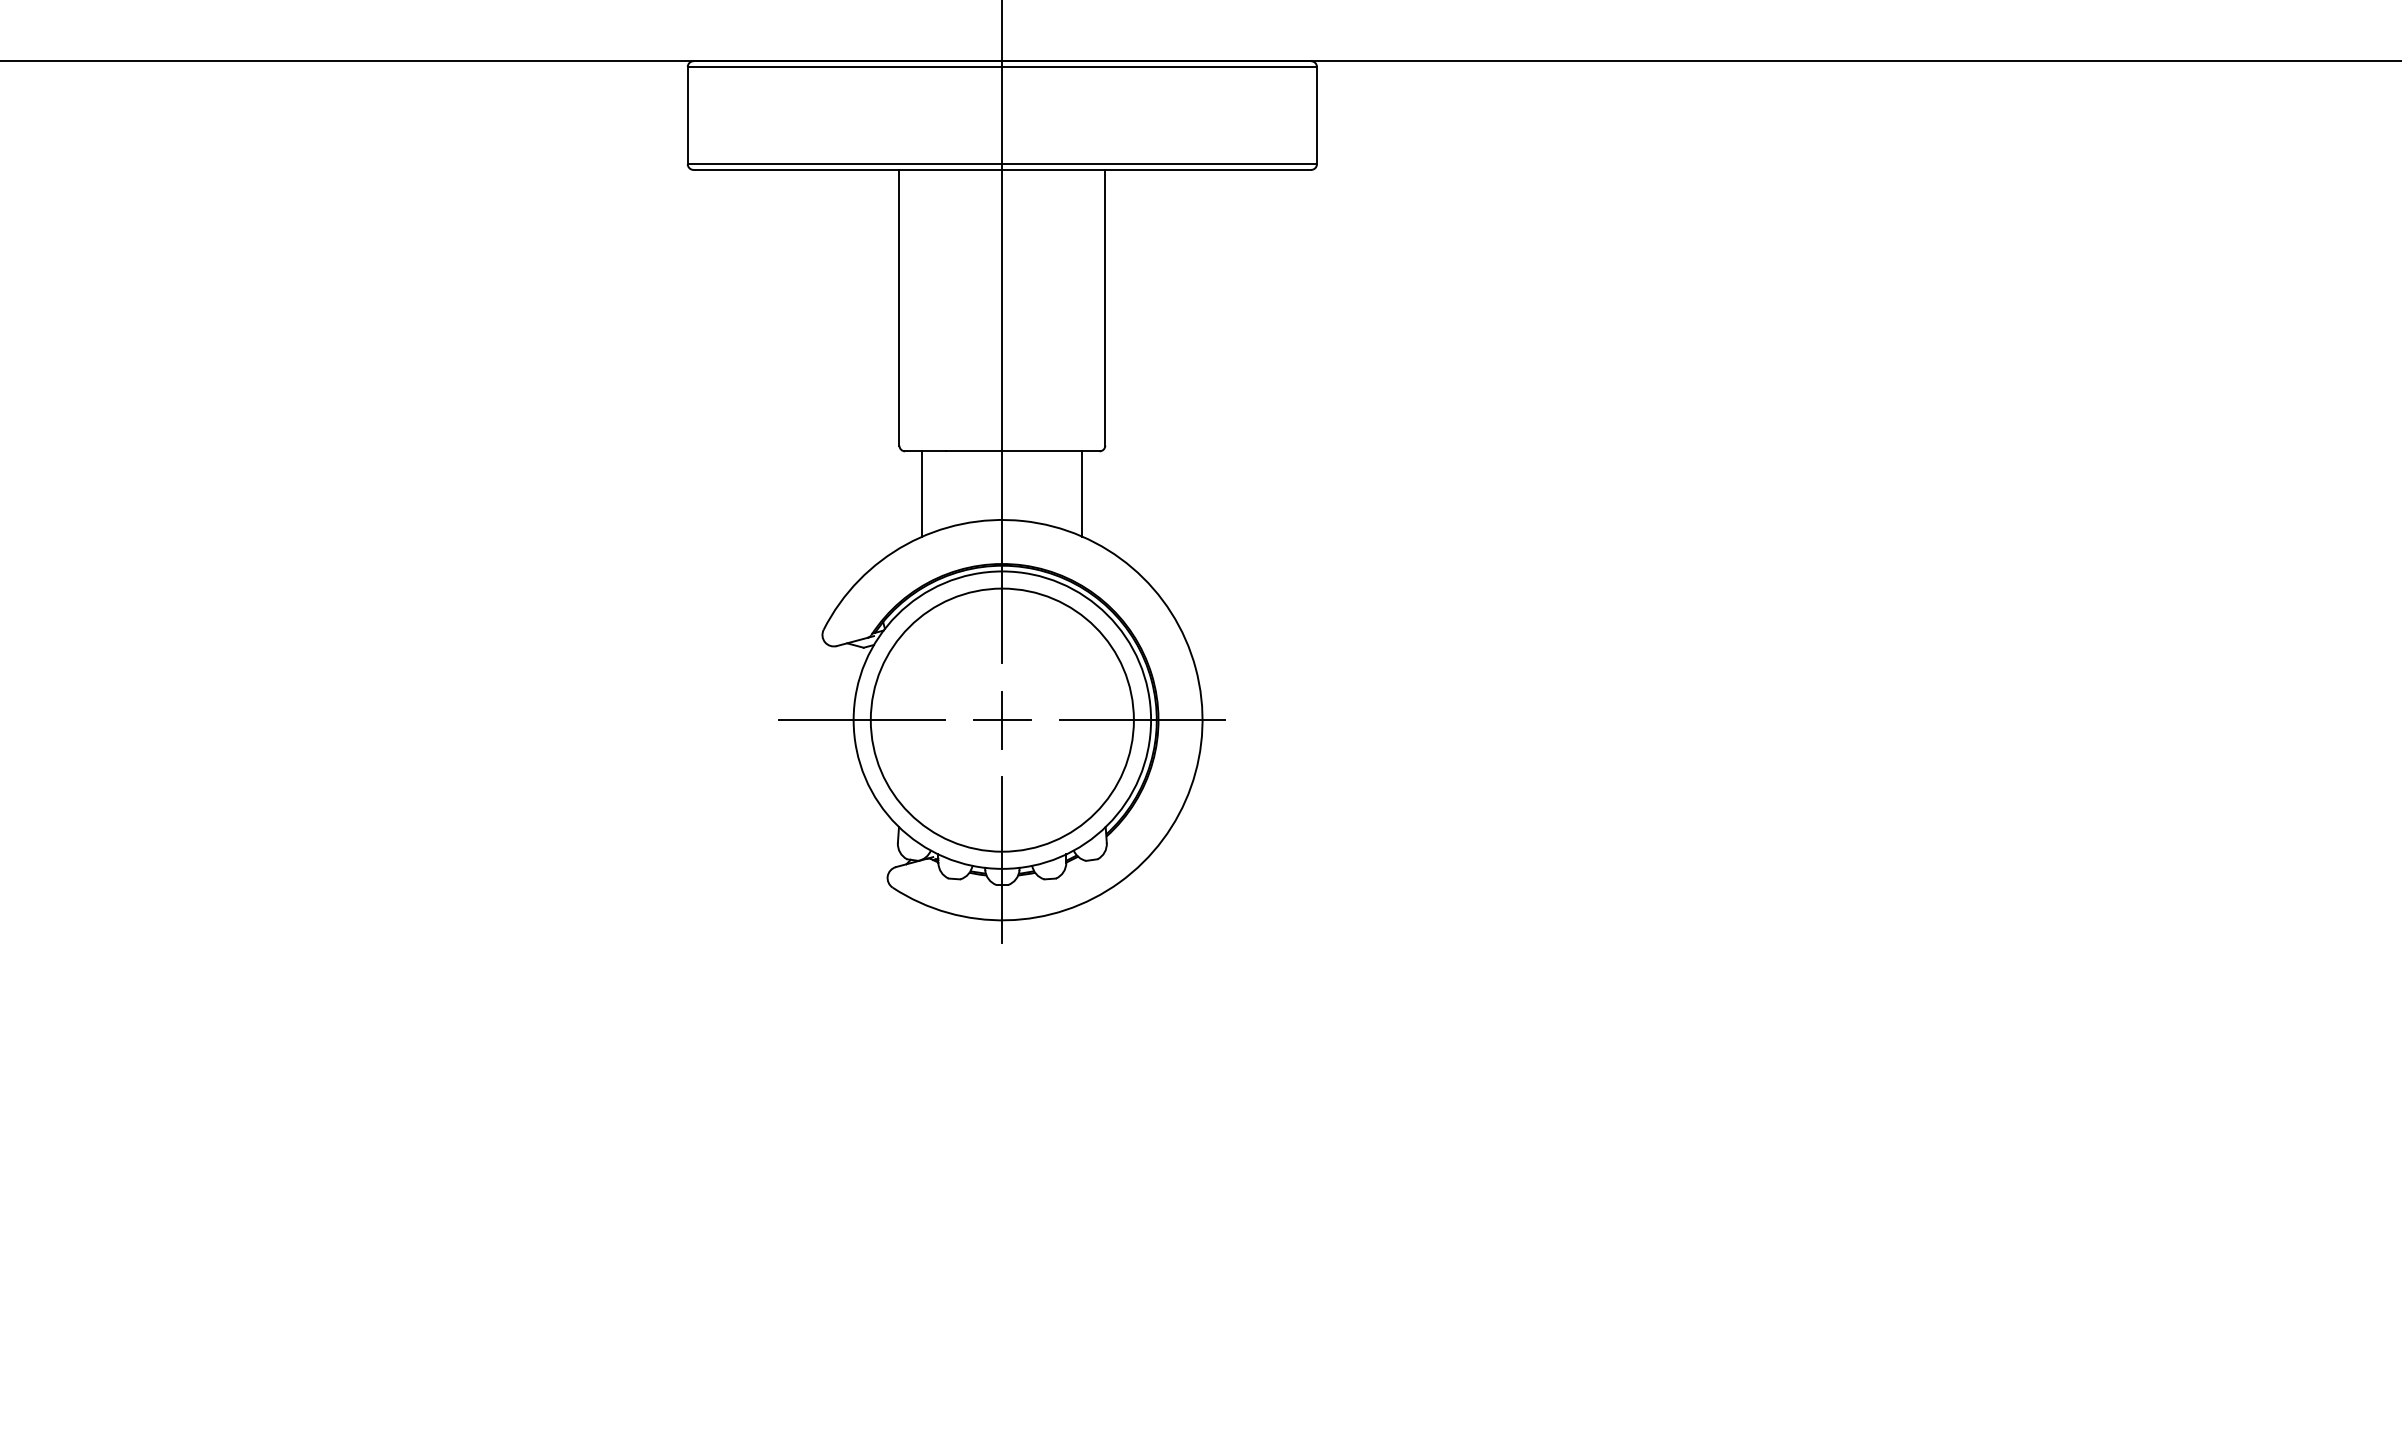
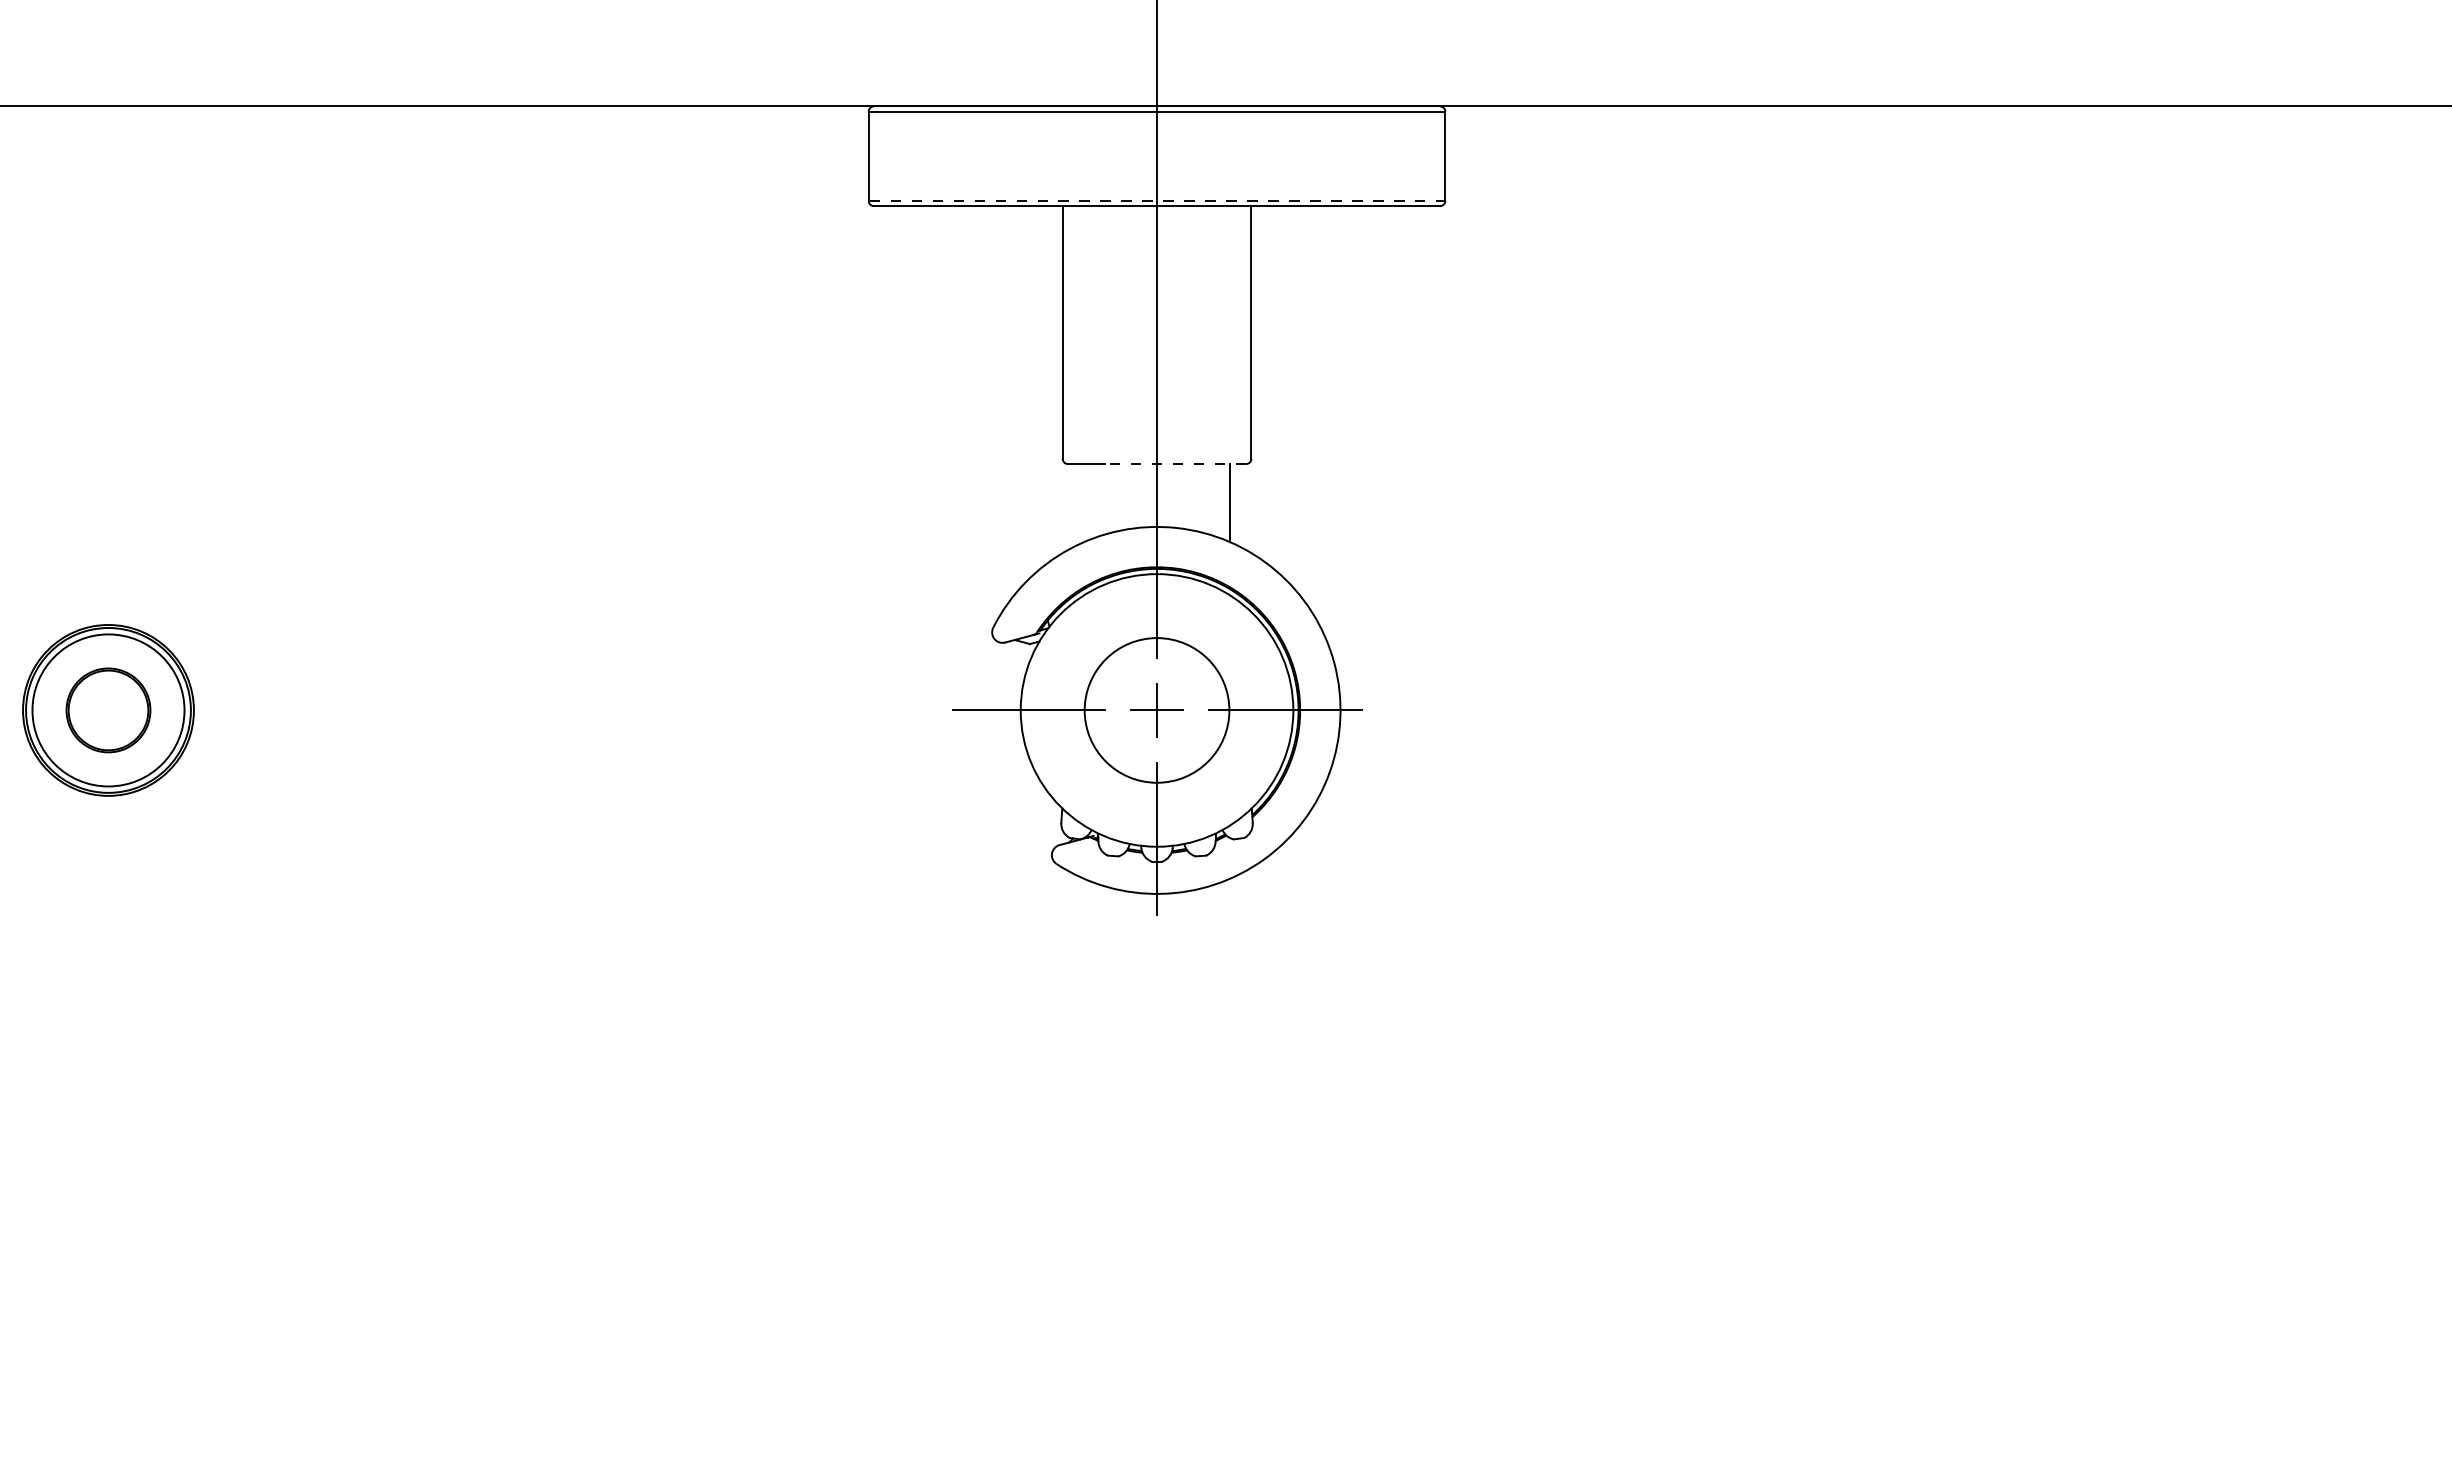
line: (1002, 163) -> (1157, 200), solid -> dashed
line: (1022, 451) -> (1175, 464), solid -> dashed
line: (922, 494) -> (1083, 503), removed
circle: (1001, 720) -> (1156, 710), size x0.6

